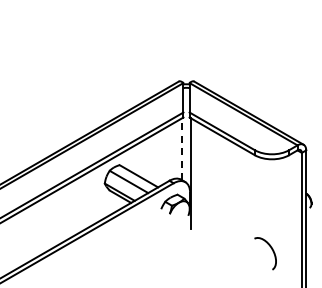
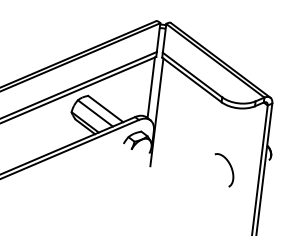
line: (182, 148) -> (151, 87), dashed -> solid
curve: (270, 248) -> (229, 165), moved

